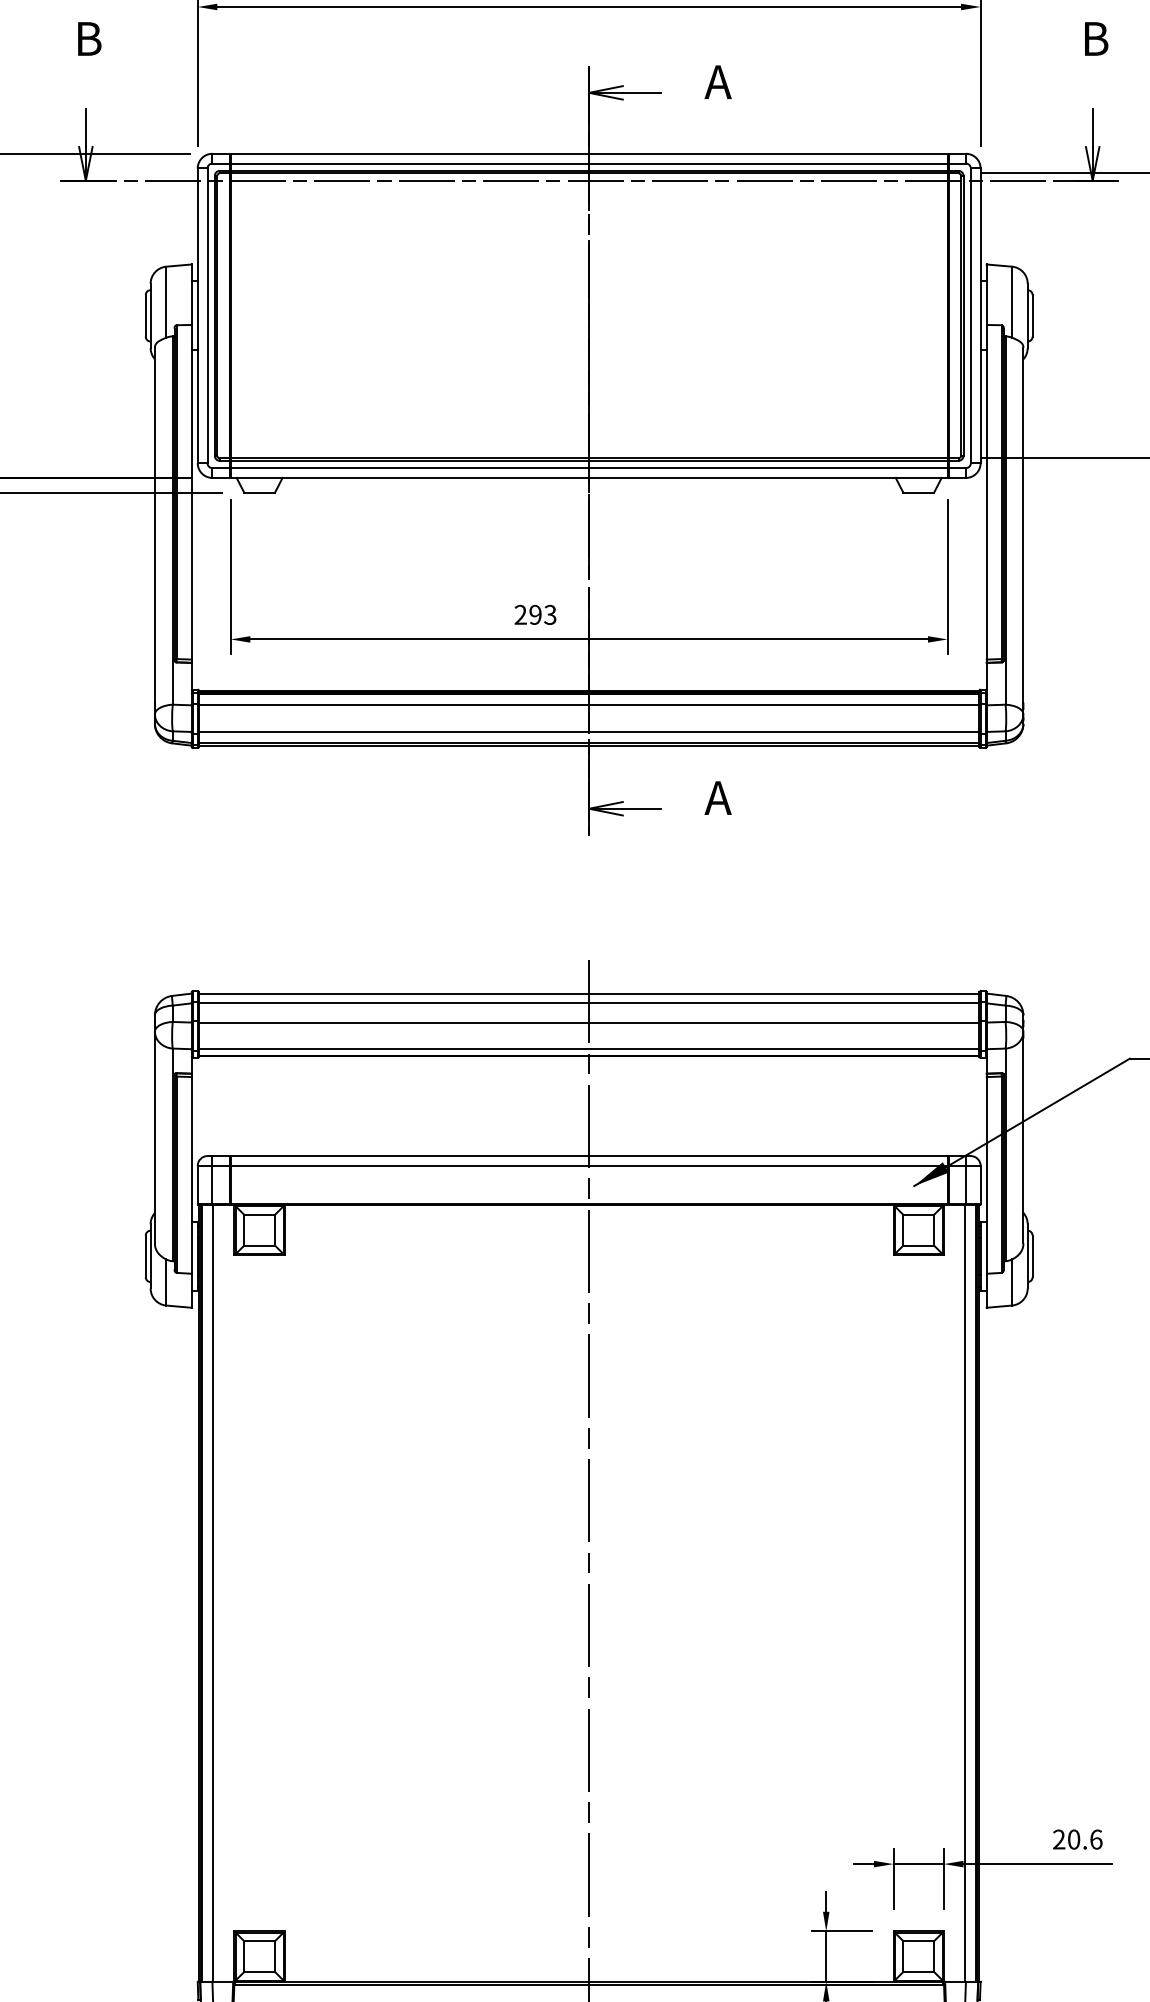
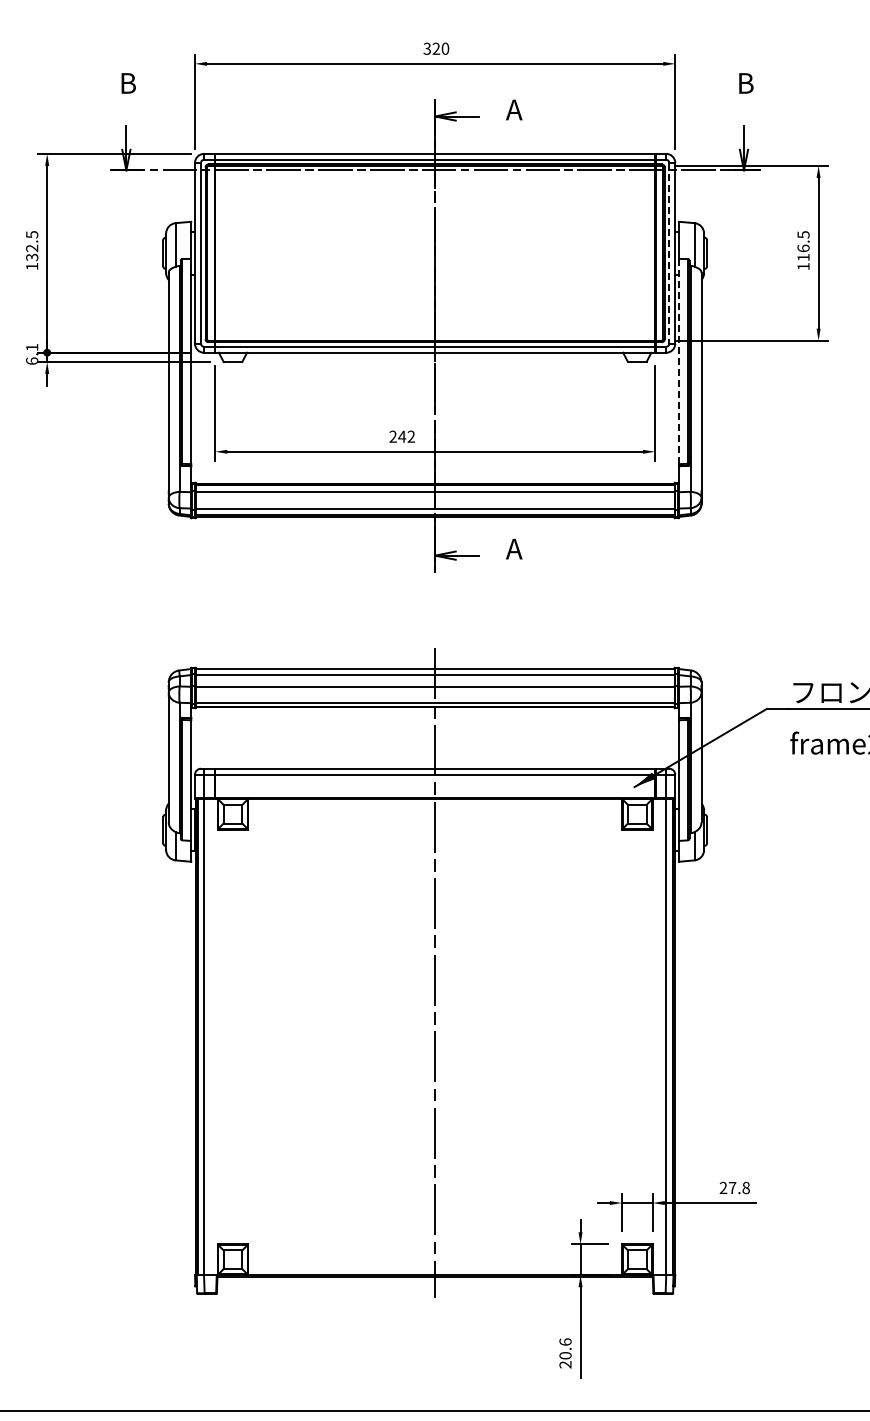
line: (971, 316) -> (669, 253), solid -> dashed
line: (987, 492) -> (679, 361), solid -> dashed
text: (542, 614) -> (406, 436), 293 -> 242
text: (1083, 1838) -> (738, 1187), 20.6 -> 27.8

